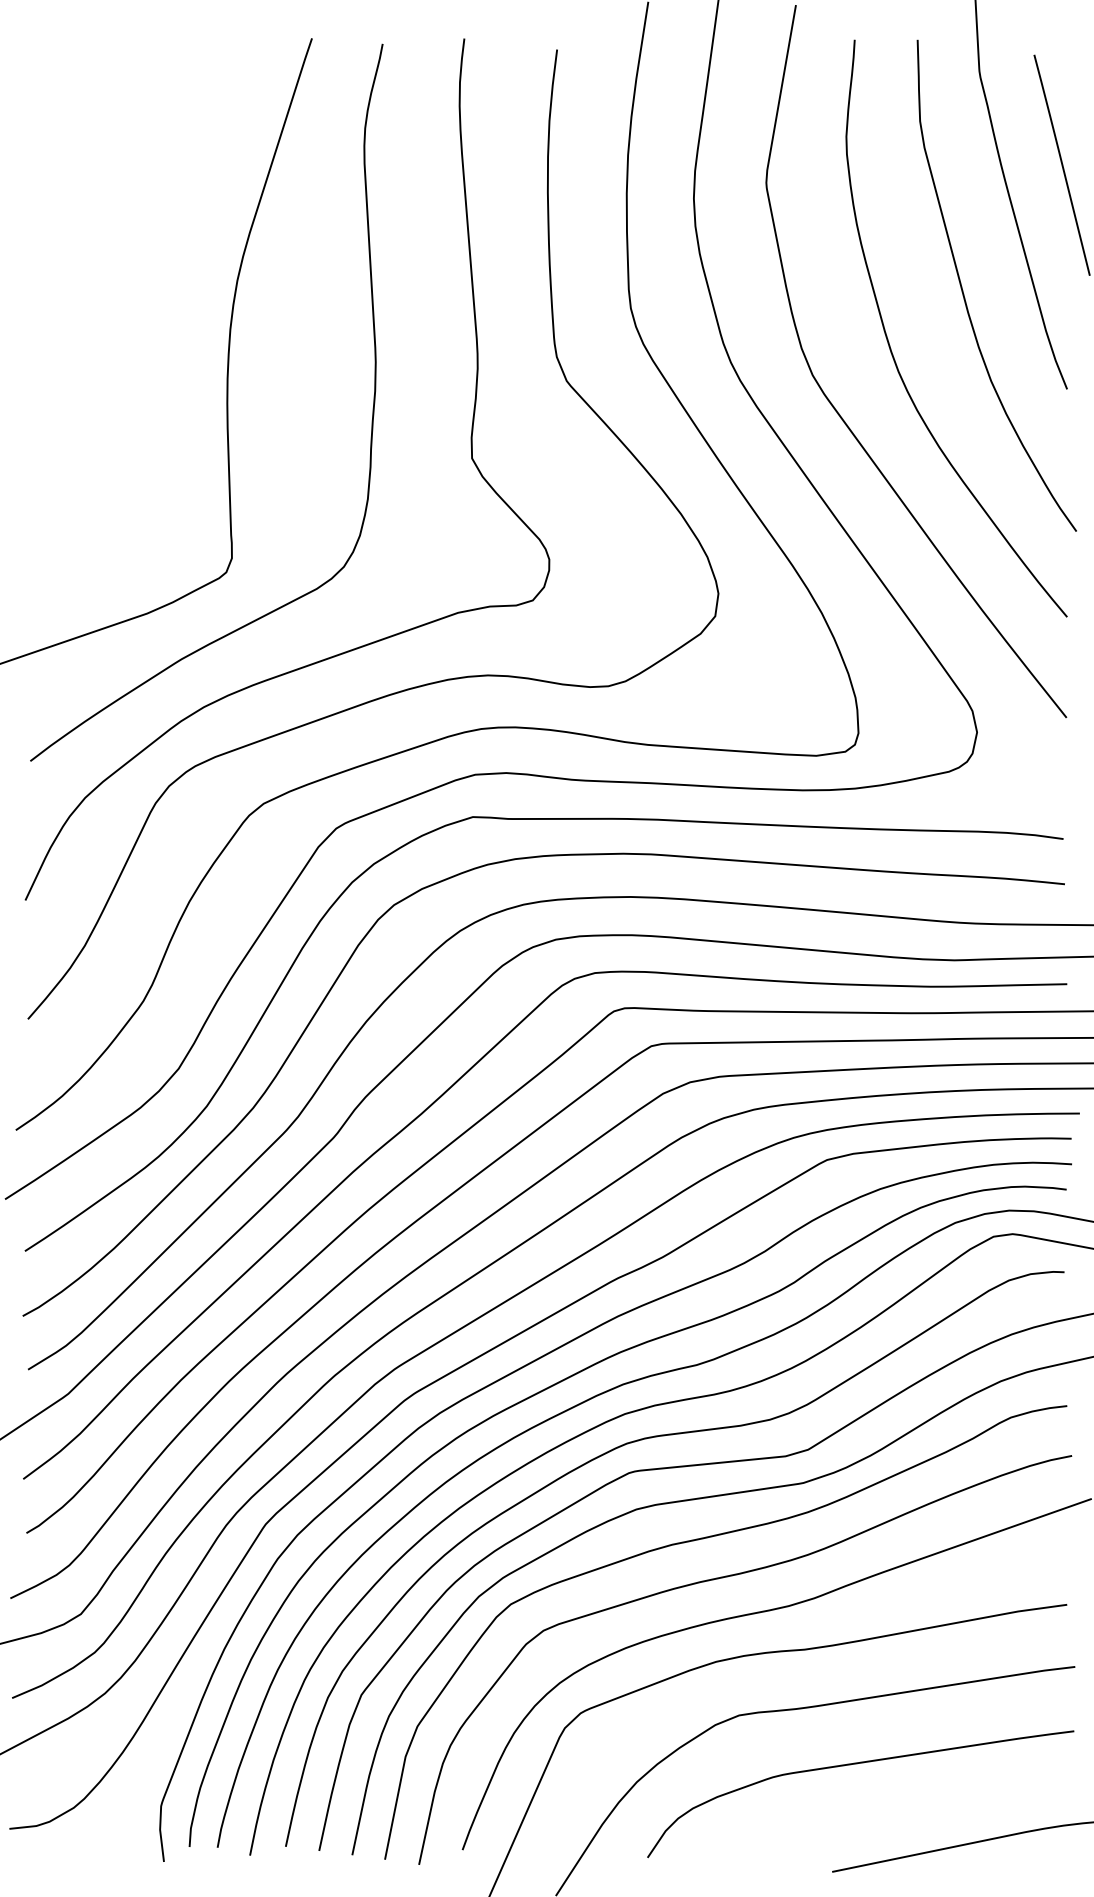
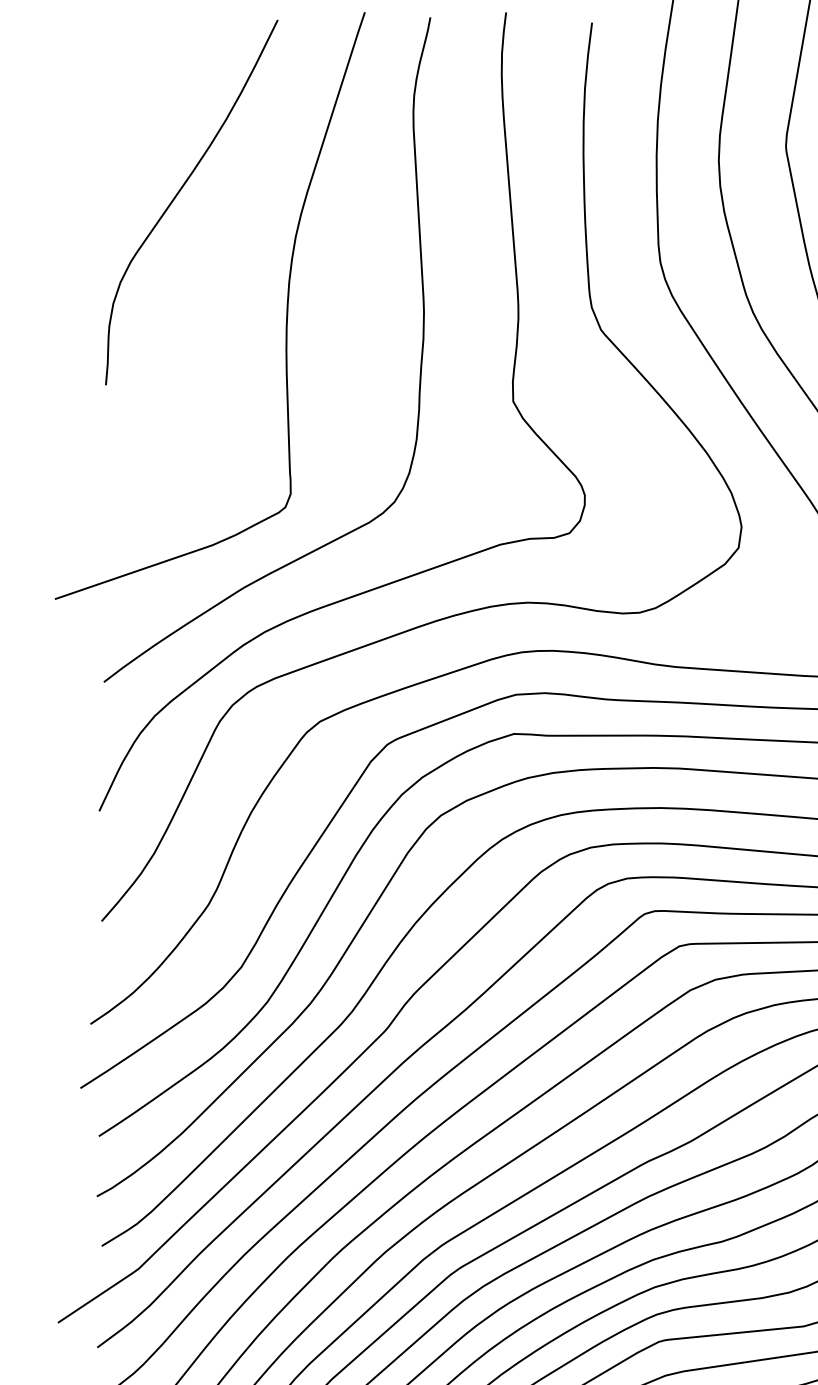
curve: (110, 235) -> (178, 194), added

